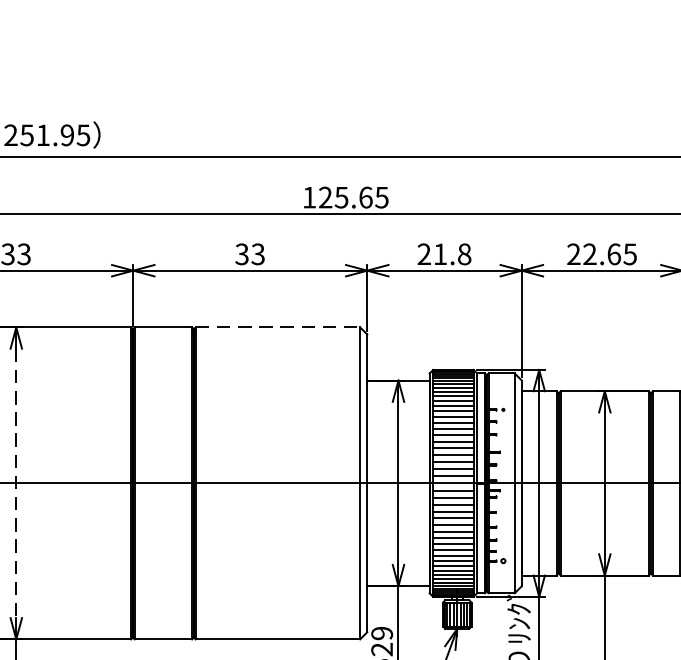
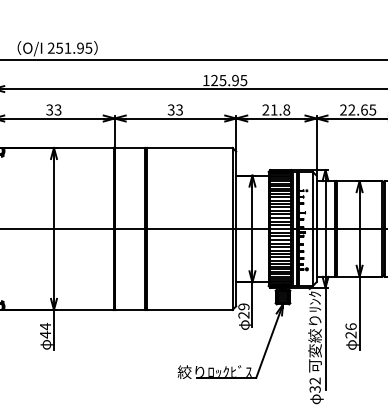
text: (365, 197) -> (235, 80), 125.65 -> 125.95
line: (277, 326) -> (189, 147), dashed -> solid
line: (15, 482) -> (53, 228), dashed -> solid

